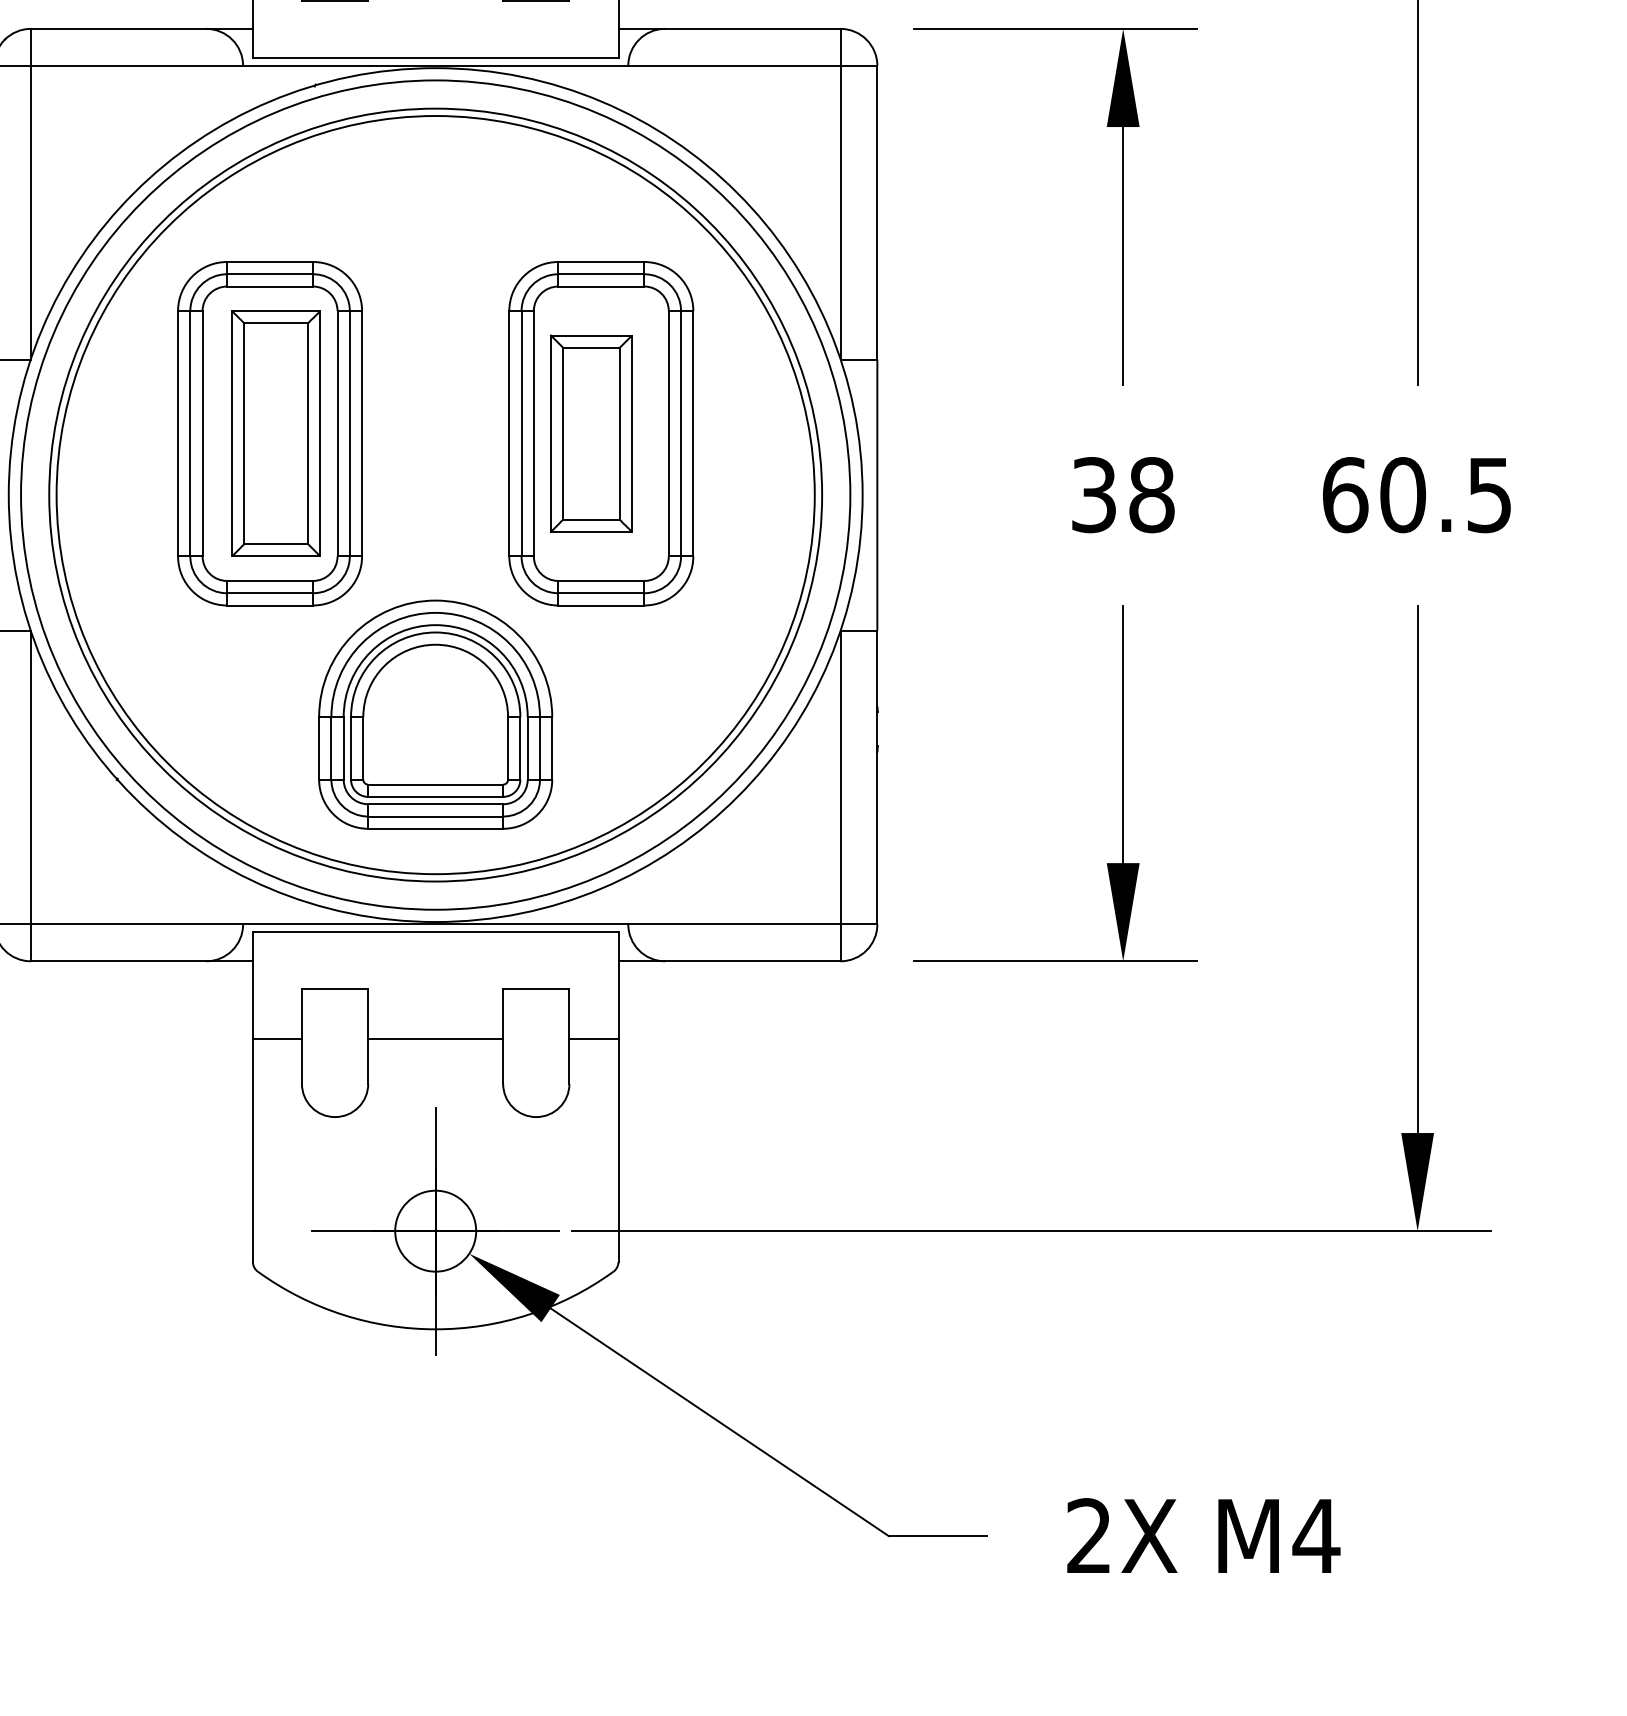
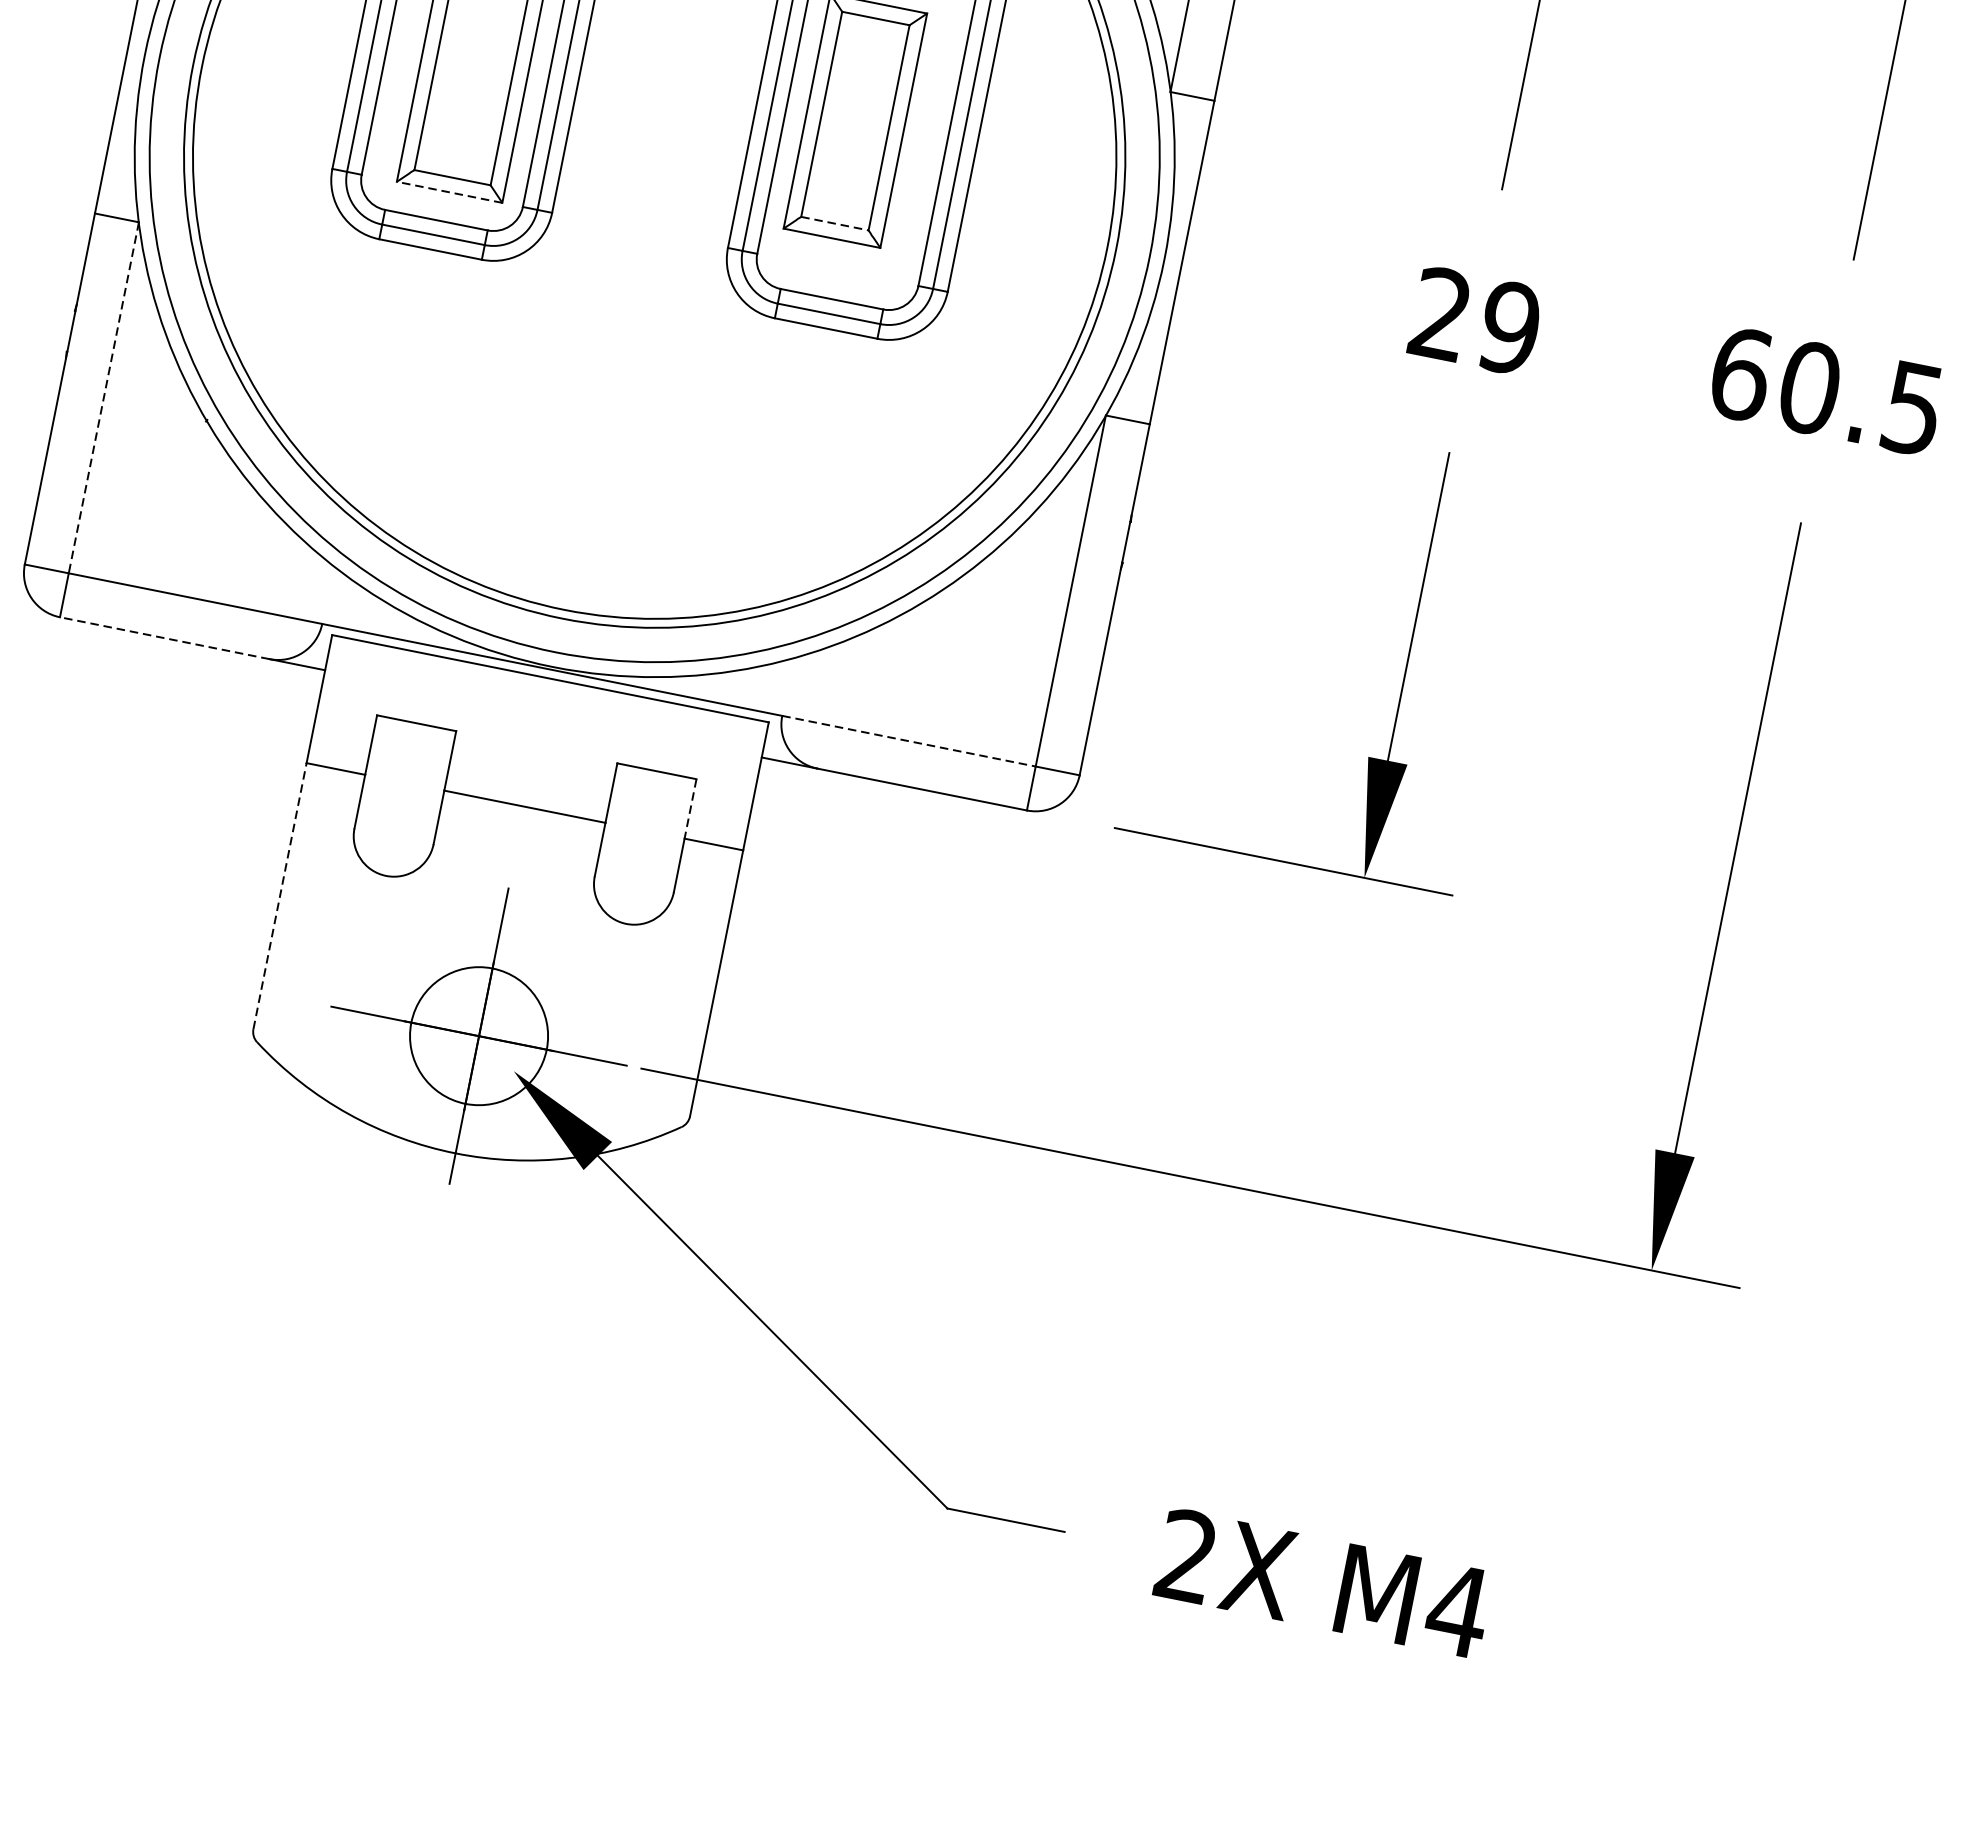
text: (1123, 495) -> (1475, 321), 38 -> 29
line: (592, 519) -> (836, 223), solid -> dashed
line: (275, 556) -> (448, 192), solid -> dashed
part: (435, 714) -> (602, 419), removed
line: (30, 777) -> (103, 397), solid -> dashed
line: (734, 924) -> (909, 741), solid -> dashed
line: (118, 961) -> (164, 638), solid -> dashed
line: (569, 1014) -> (690, 809), solid -> dashed
line: (252, 1149) -> (279, 894), solid -> dashed
circle: (435, 1230) -> (478, 1035), size x1.4

